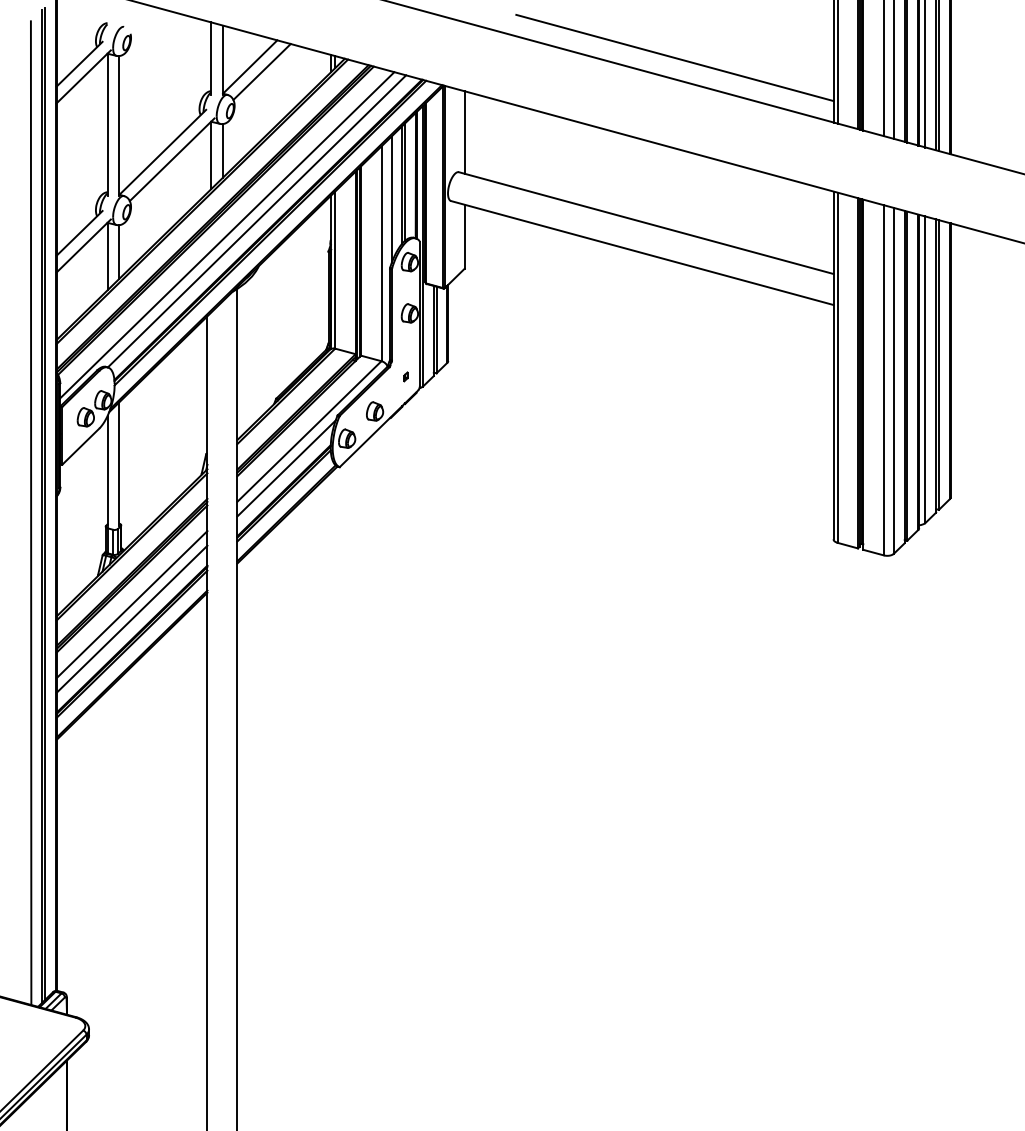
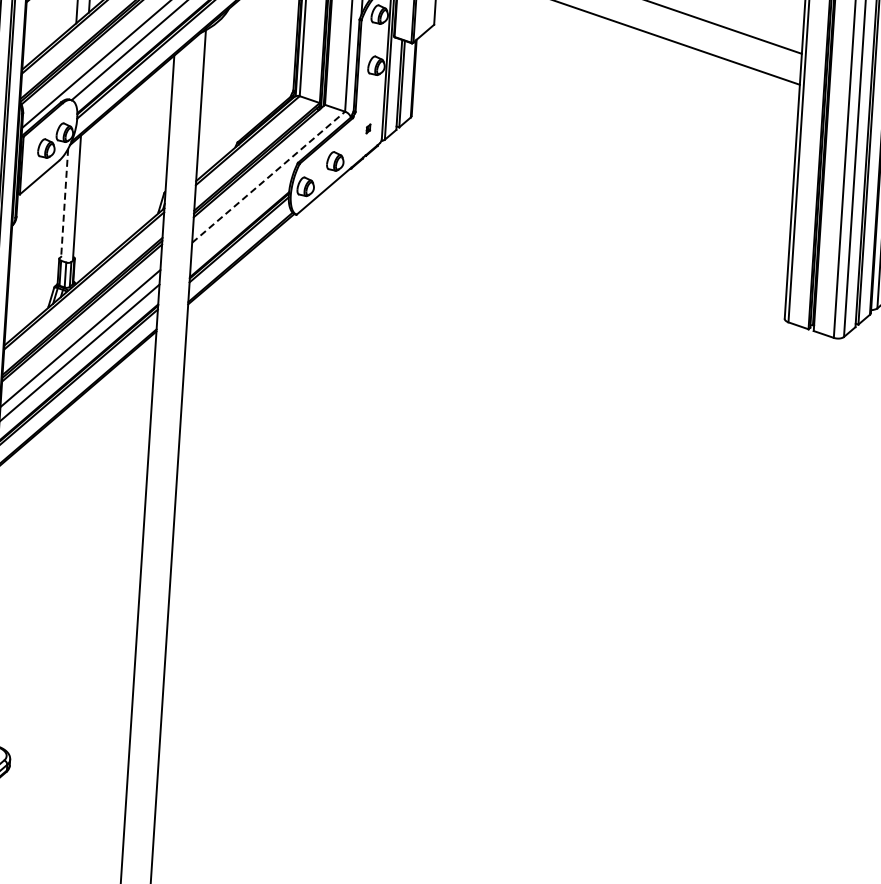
line: (309, 431) -> (268, 177), solid -> dashed
line: (286, 468) -> (243, 212), removed
line: (107, 471) -> (64, 204), solid -> dashed

